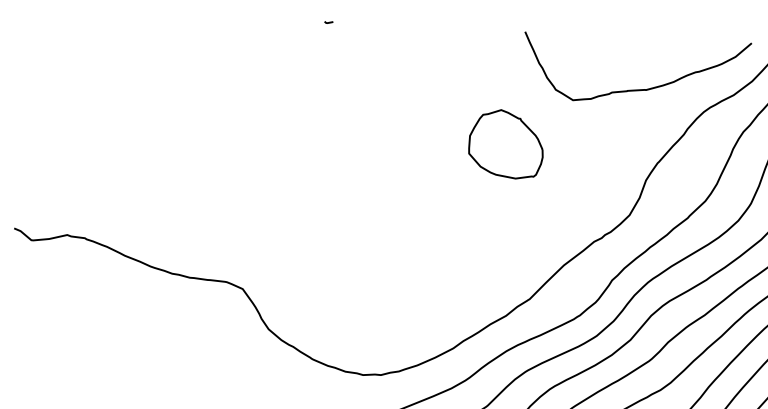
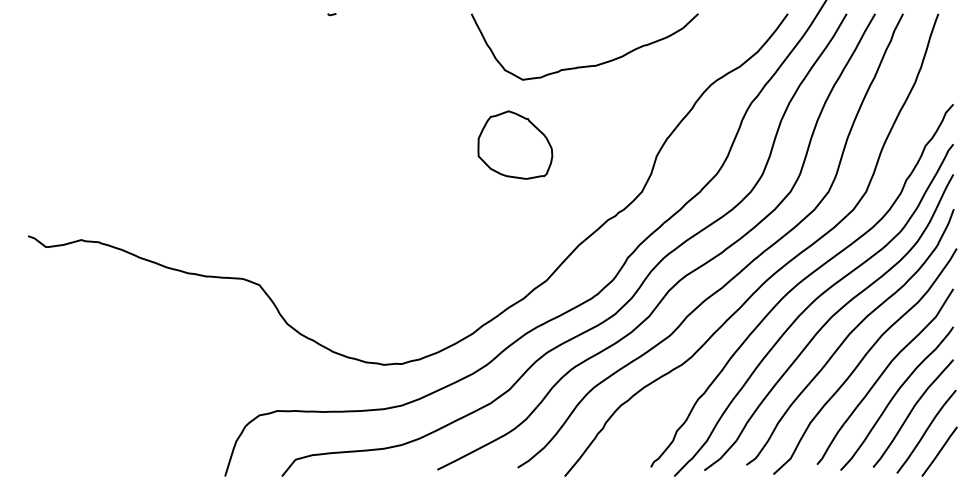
curve: (636, 89) -> (585, 65), moved
part: (506, 143) -> (515, 144), moved

